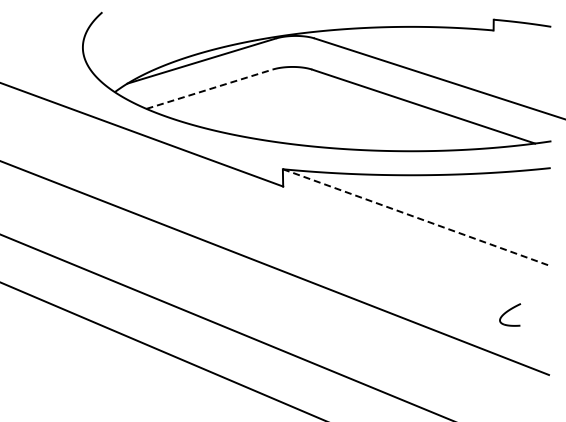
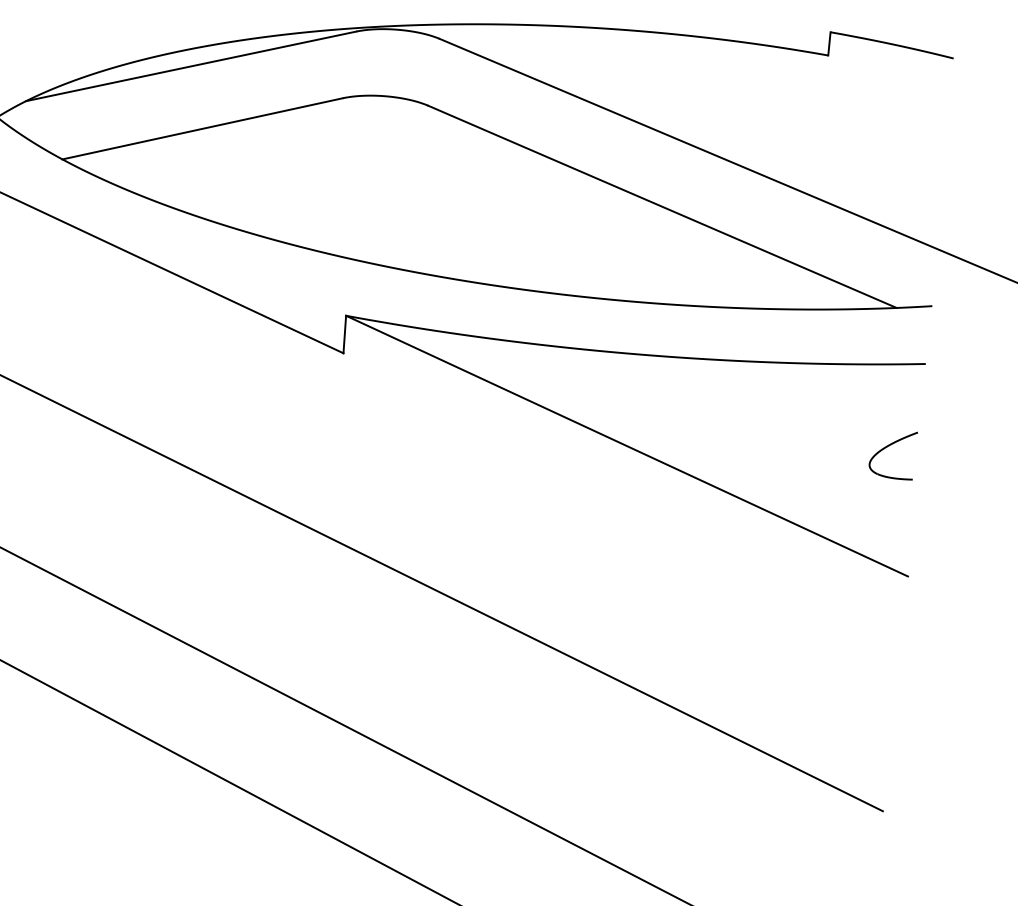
line: (210, 89) -> (204, 129), dashed -> solid
line: (416, 217) -> (626, 445), dashed -> solid
part: (510, 314) -> (893, 453), moved

